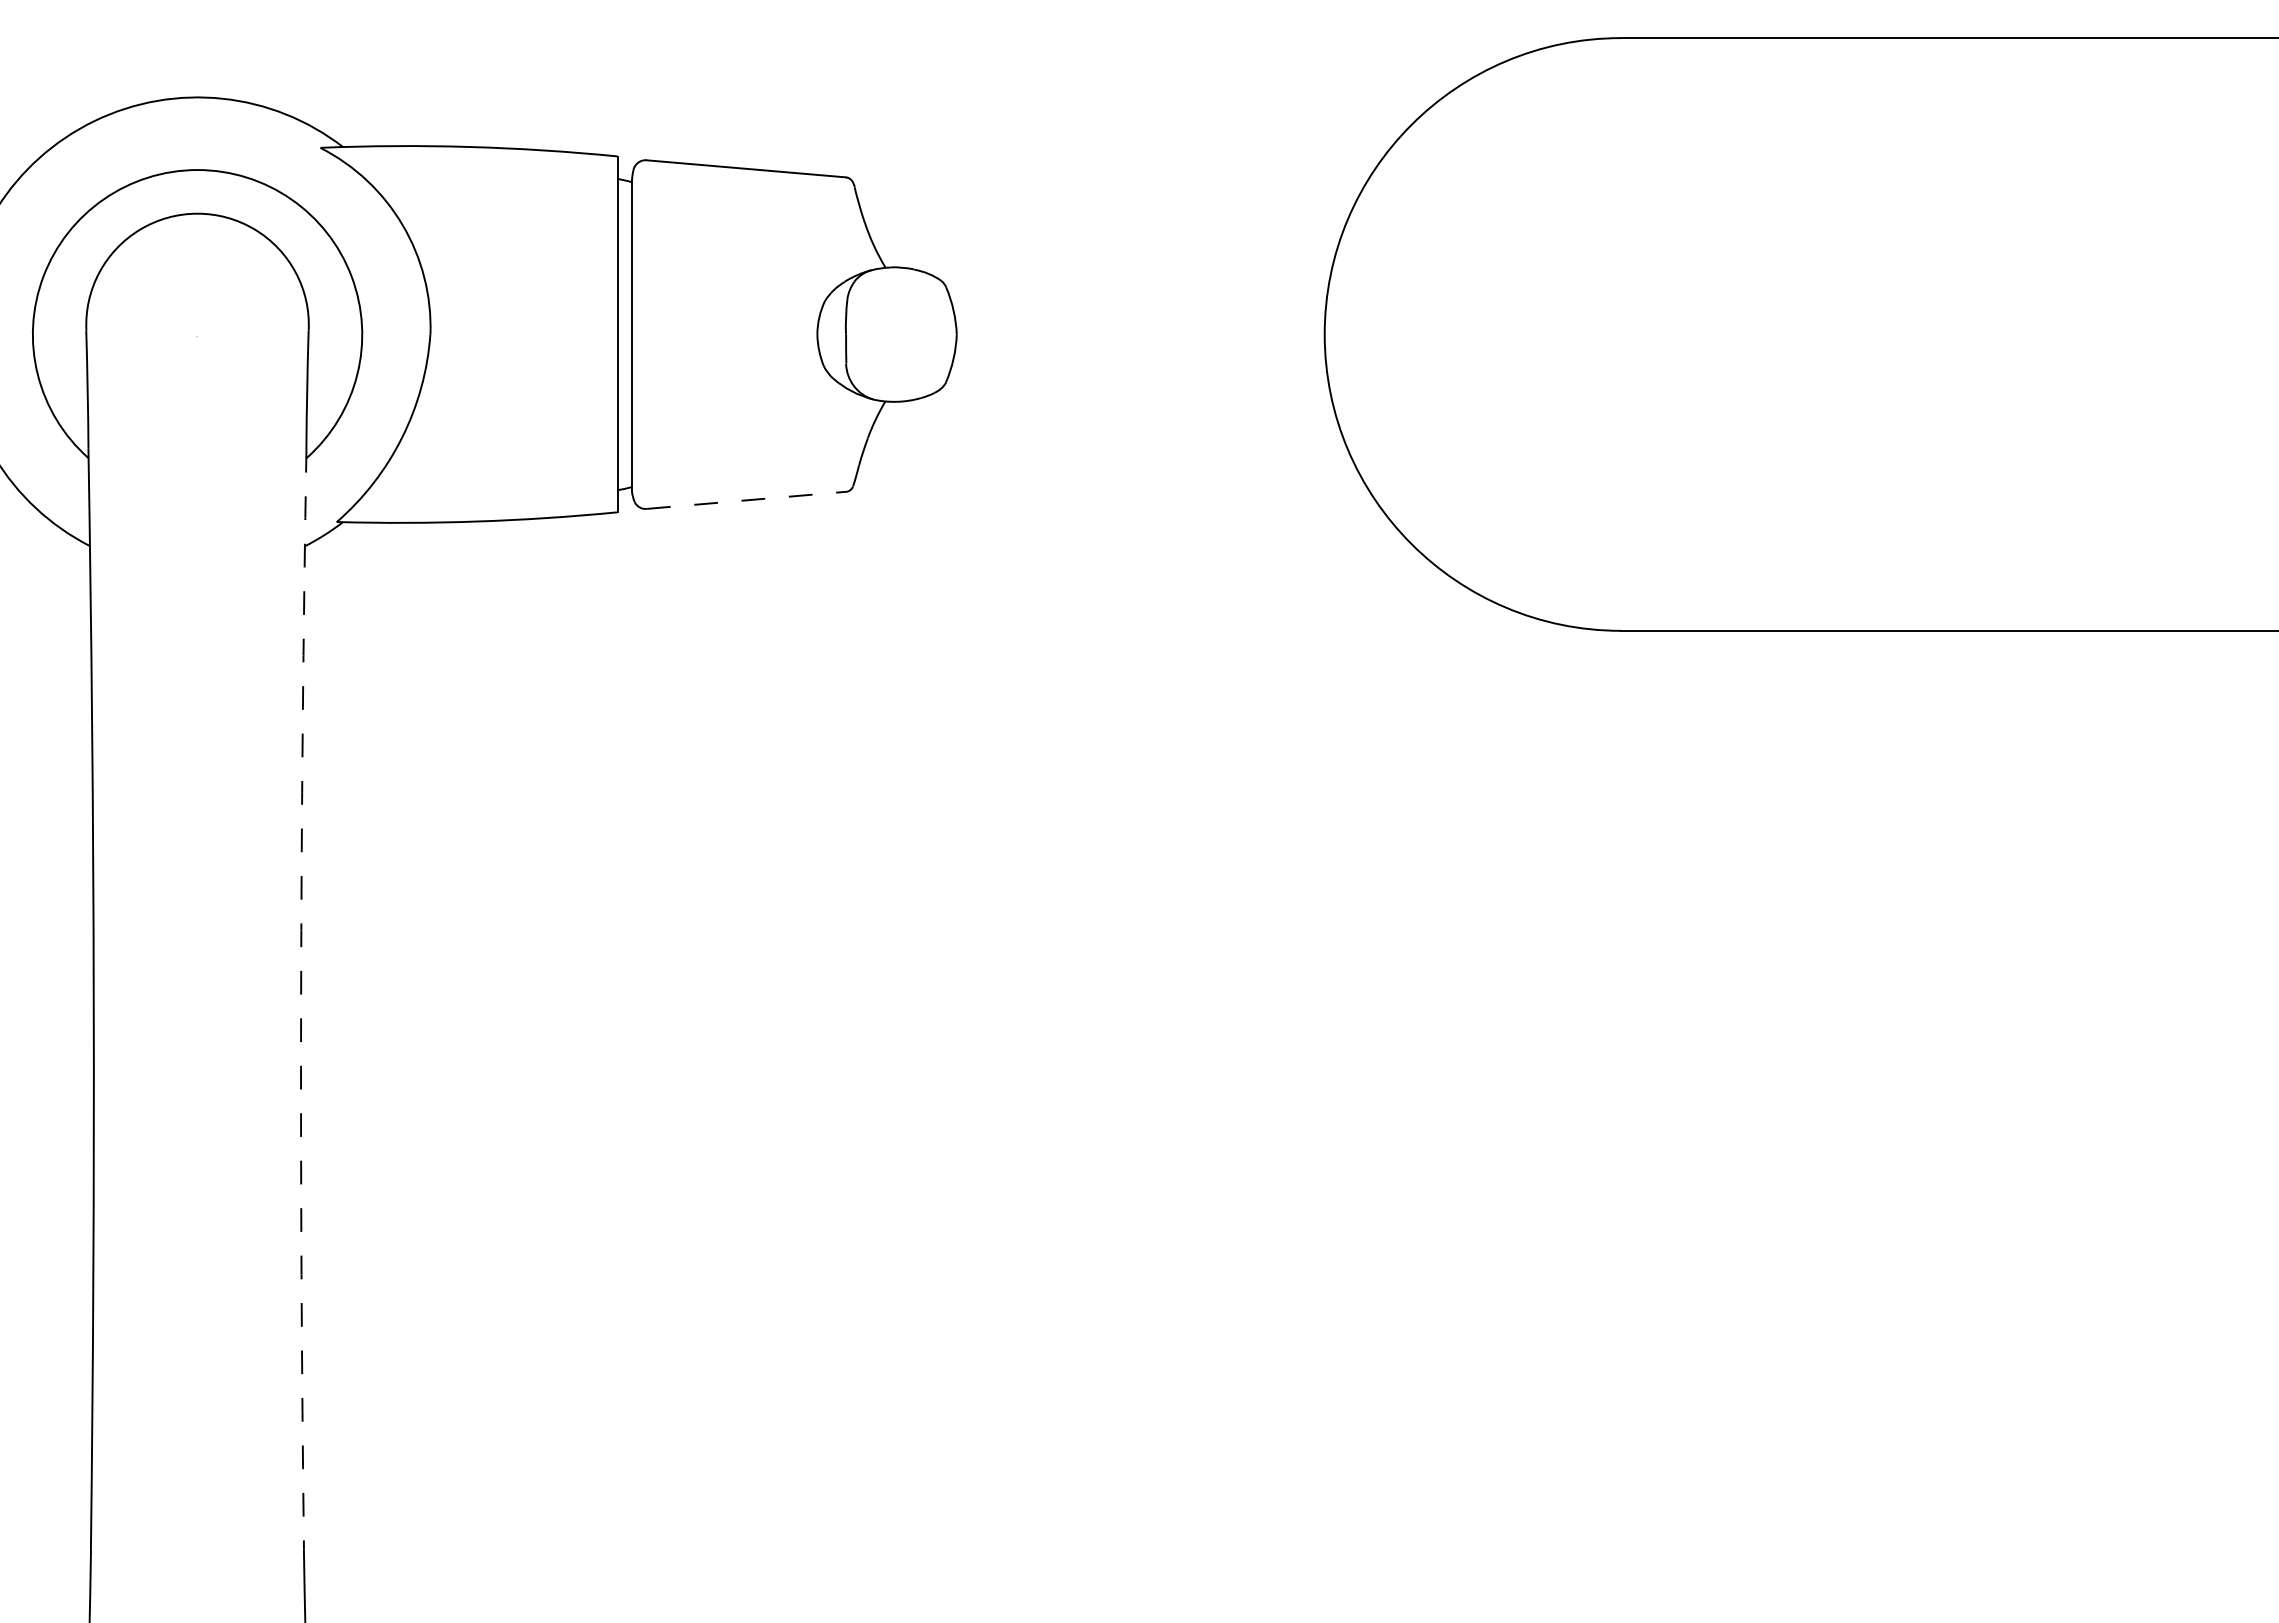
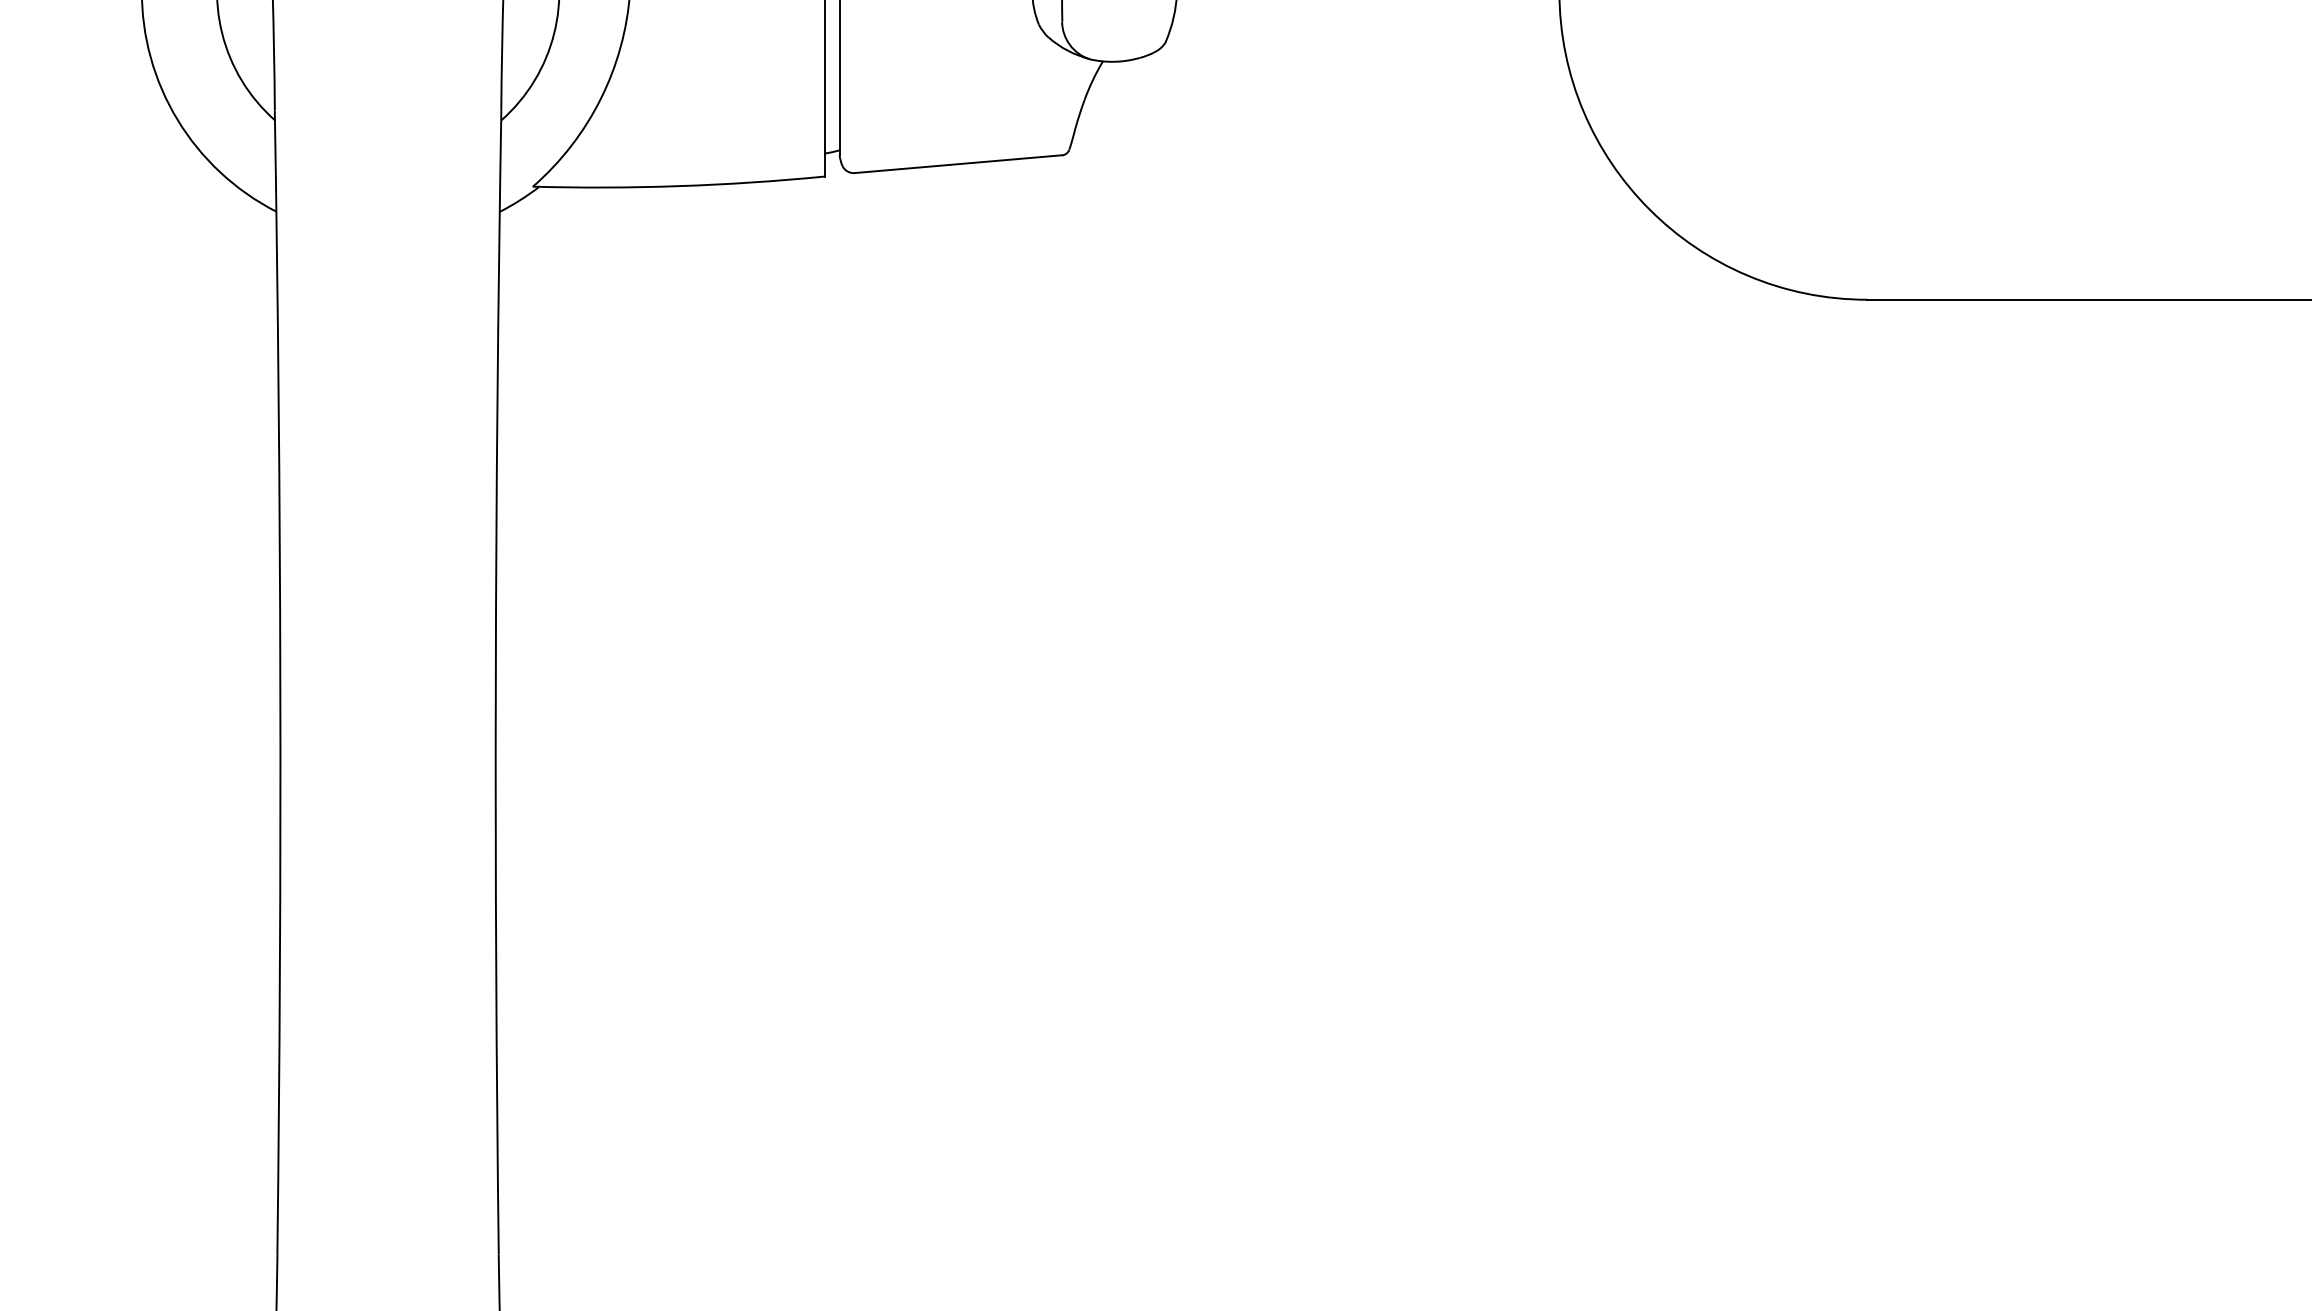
line: (746, 500) -> (958, 164), dashed -> solid
arc: (301, 999) -> (496, 682), dashed -> solid

